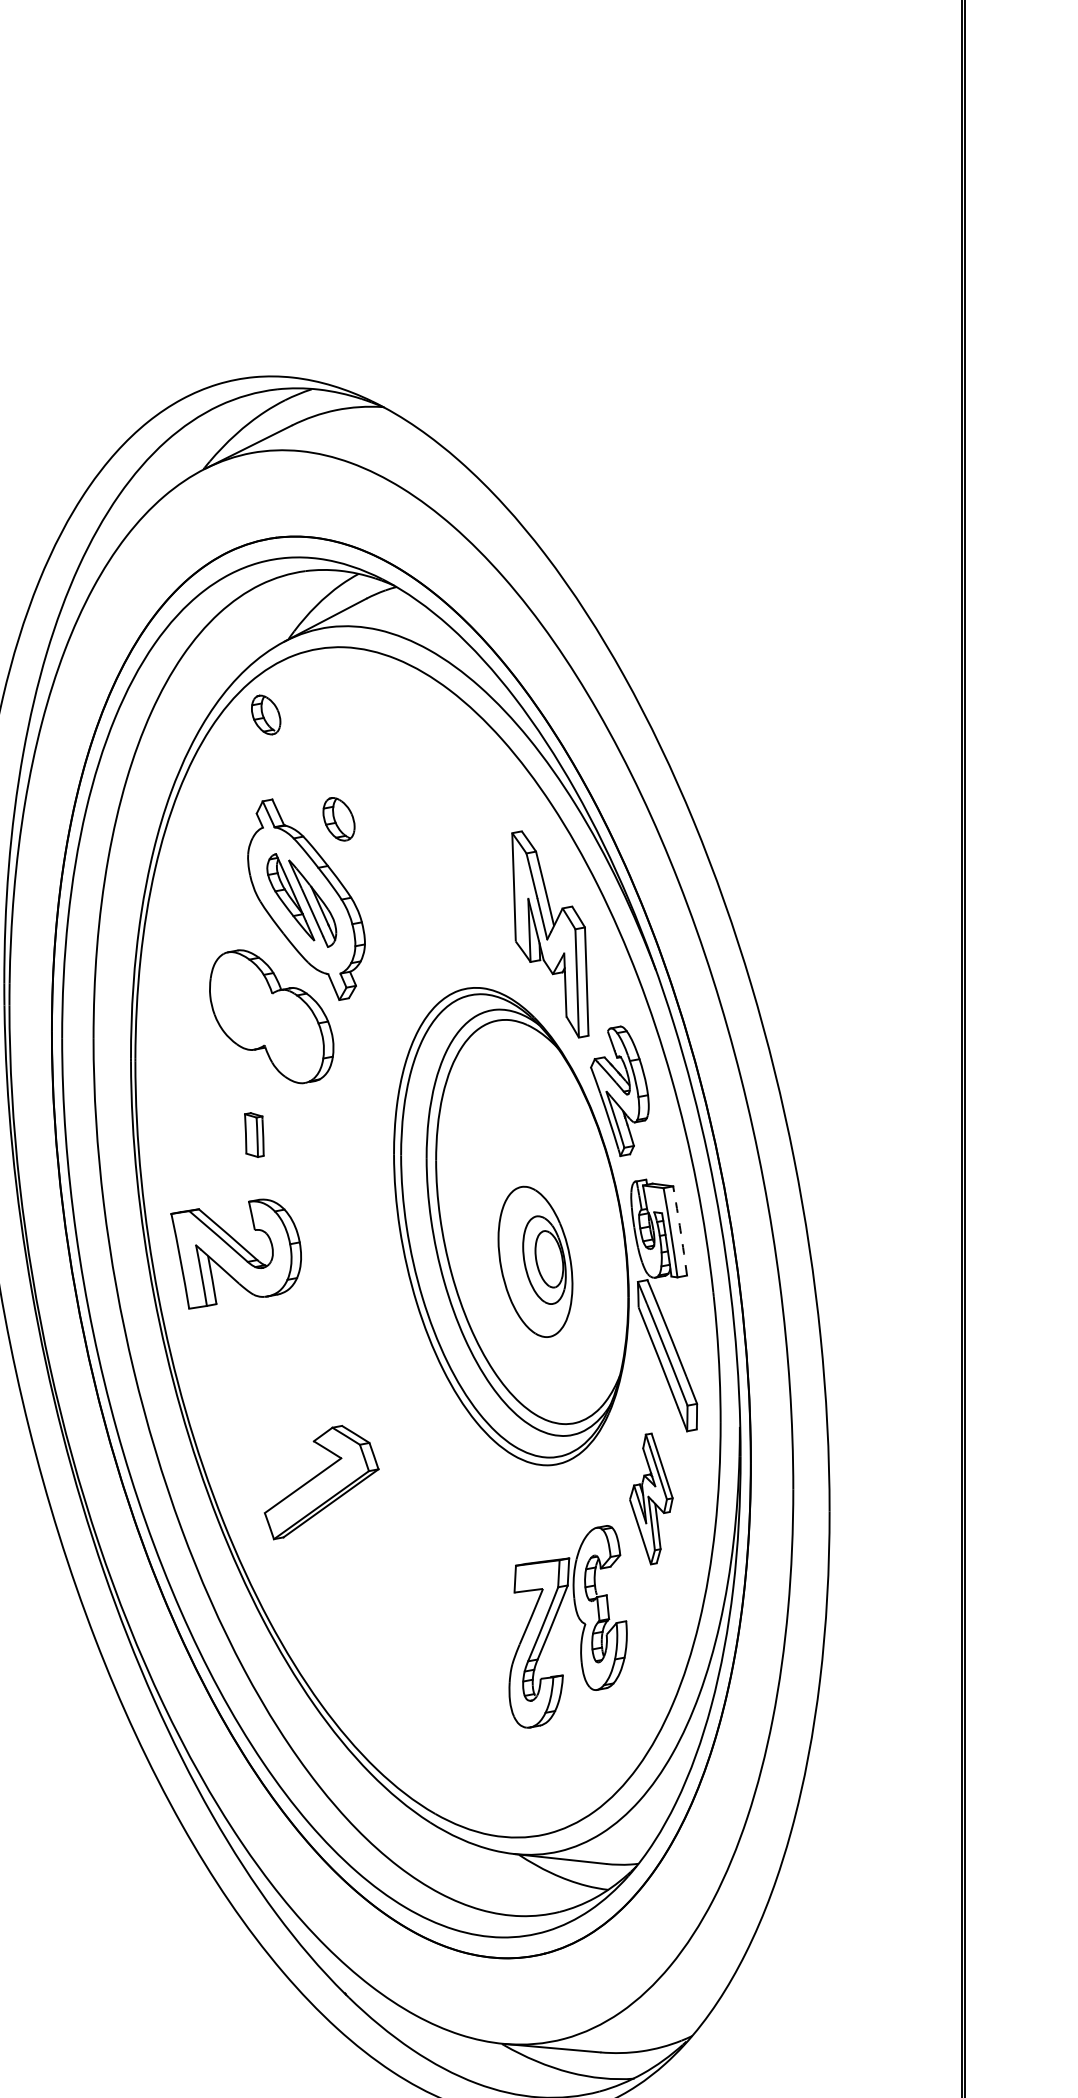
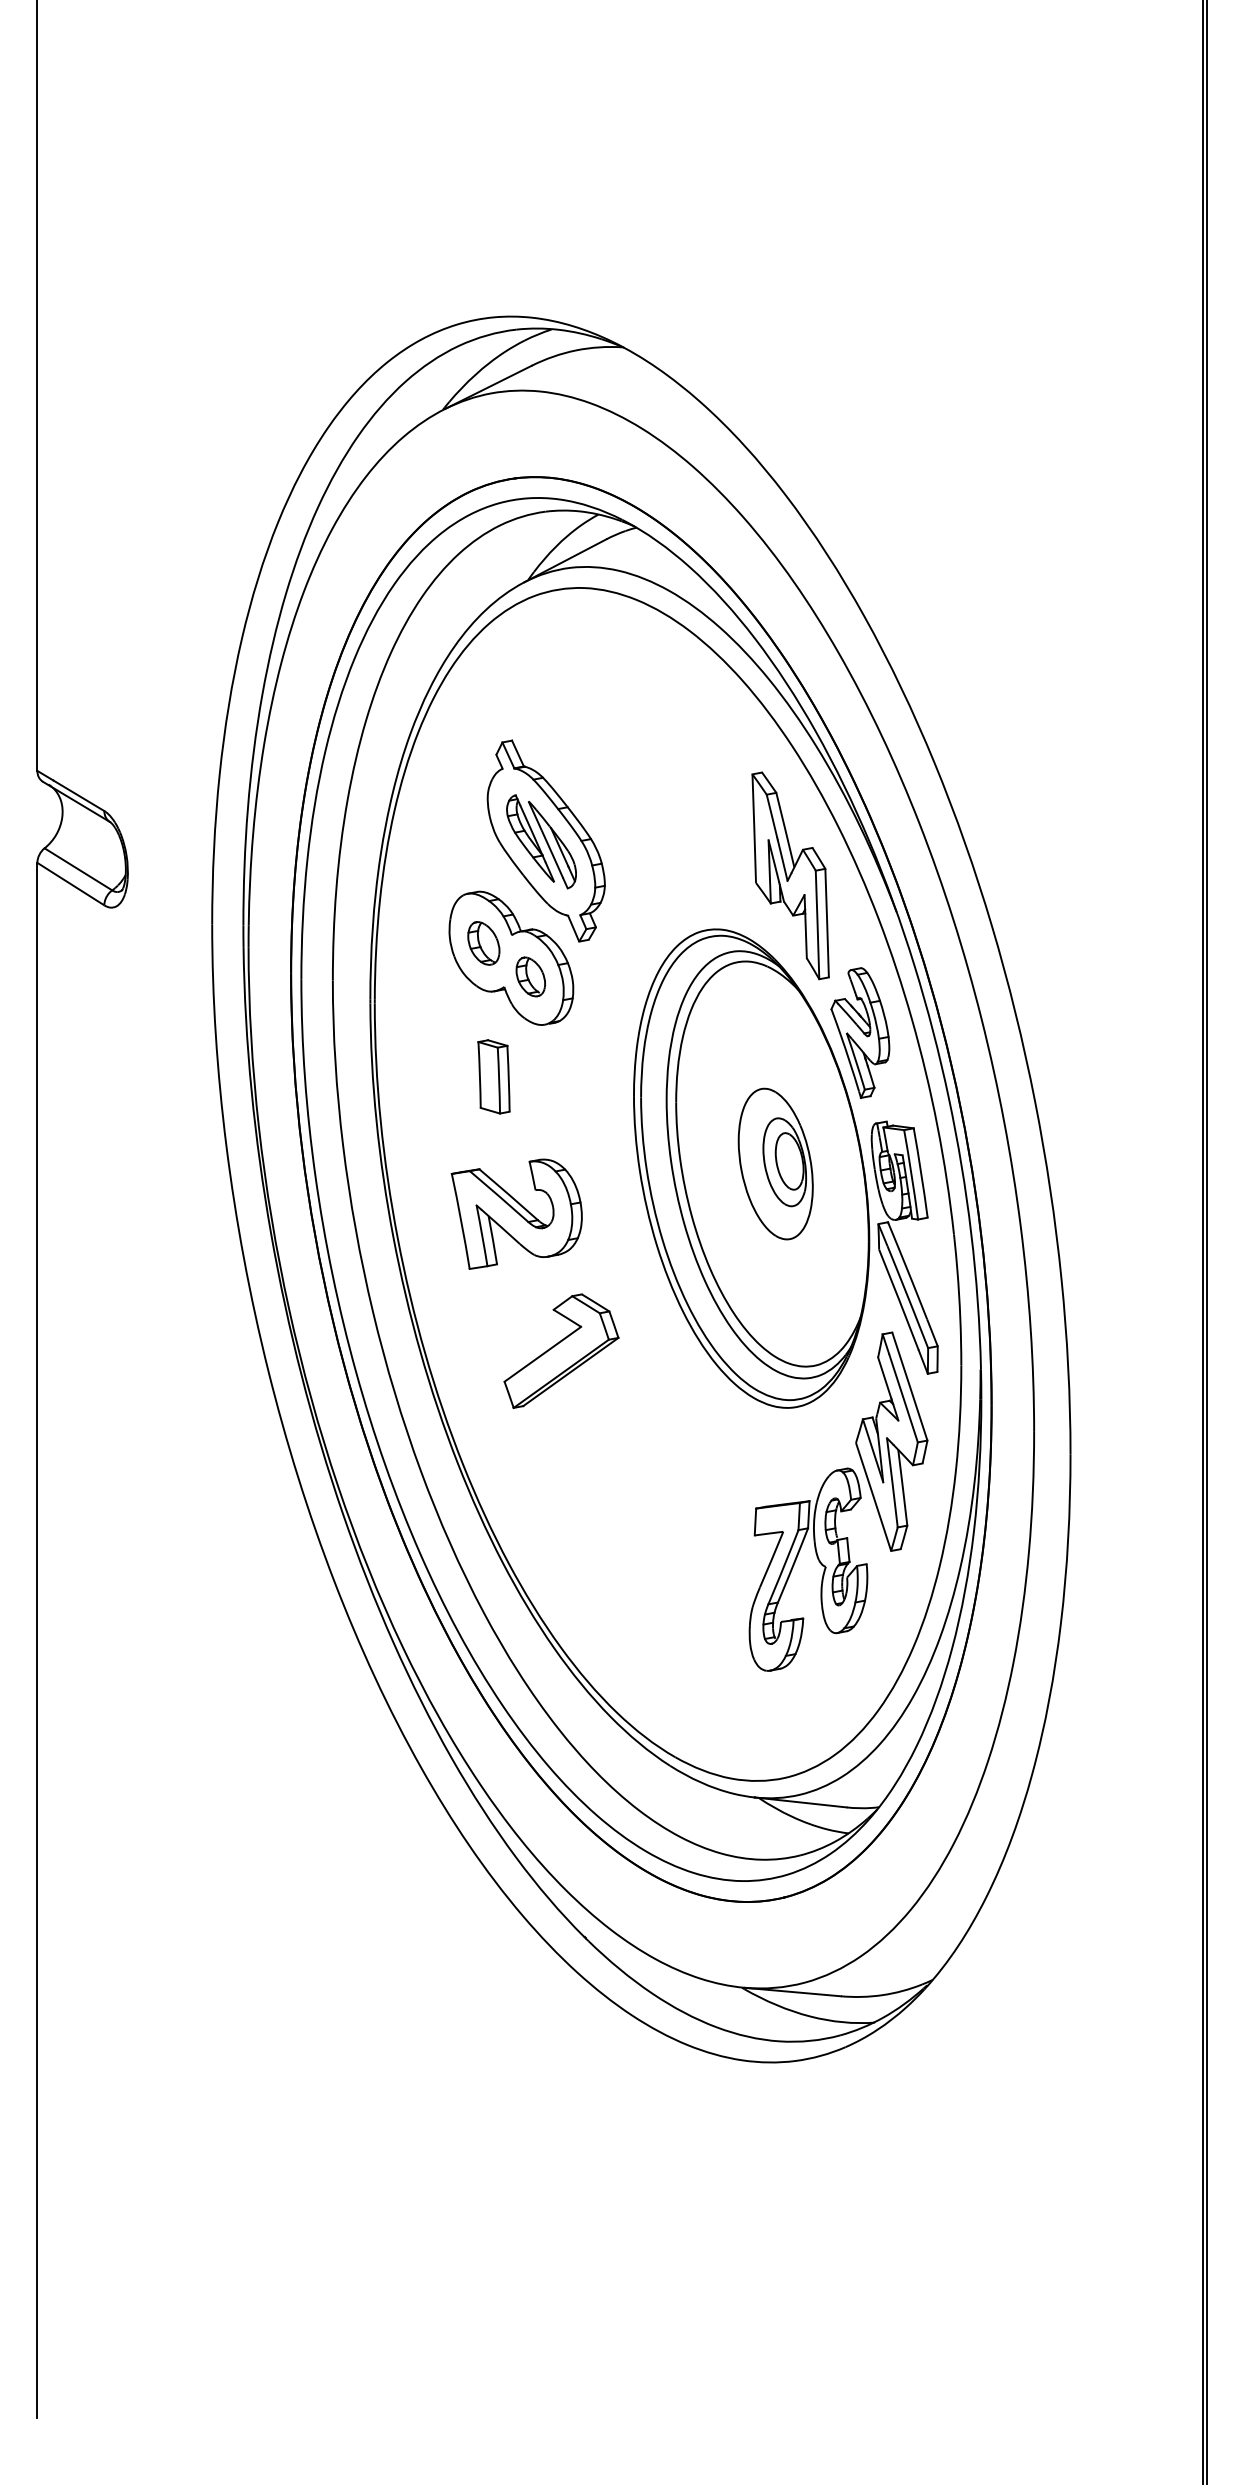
part: (265, 714) -> (530, 976), moved
part: (338, 819) -> (483, 943), moved
part: (253, 1134) -> (493, 1076), size x1.67
arc: (680, 1230) -> (921, 1172), dashed -> solid
part: (235, 1253) -> (516, 1213), moved
part: (535, 1261) -> (775, 1163), moved
part: (321, 1481) -> (561, 1350), moved
part: (650, 1498) -> (891, 1441), size x1.67

